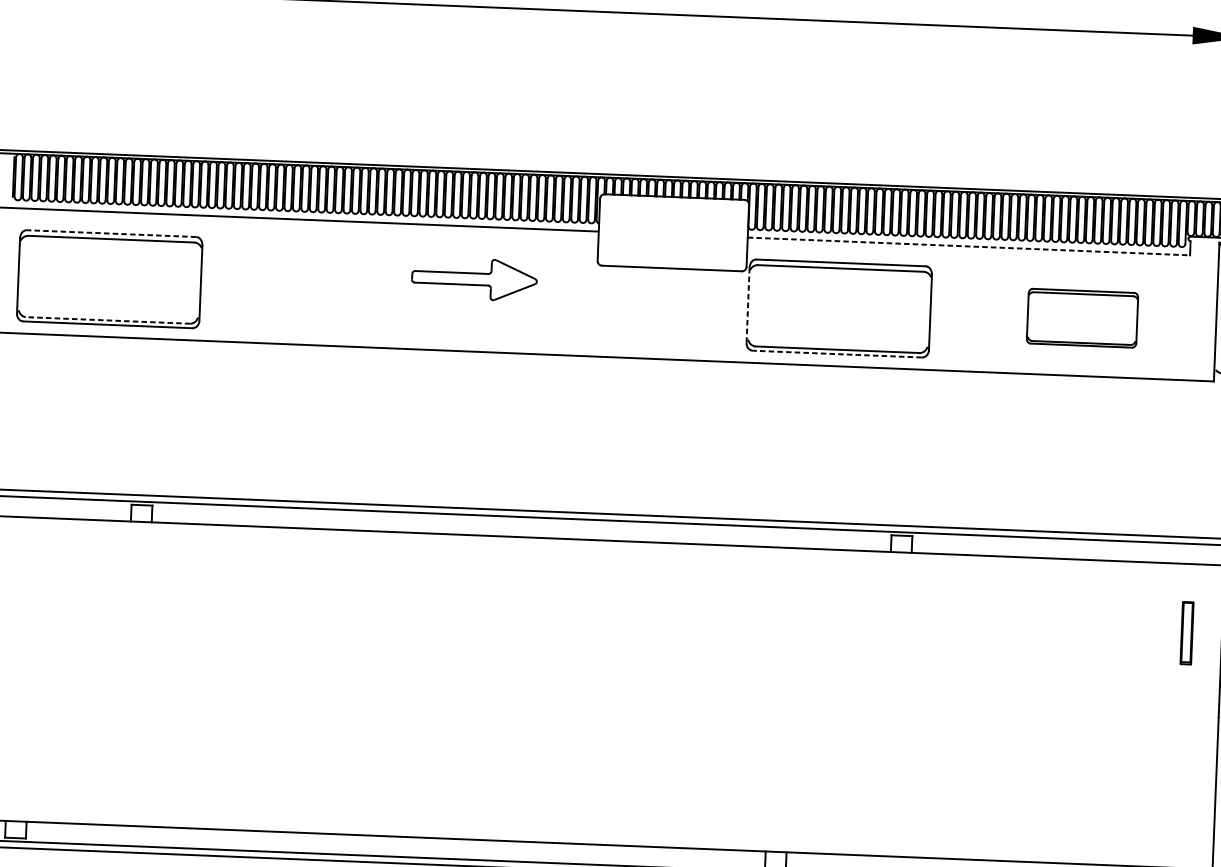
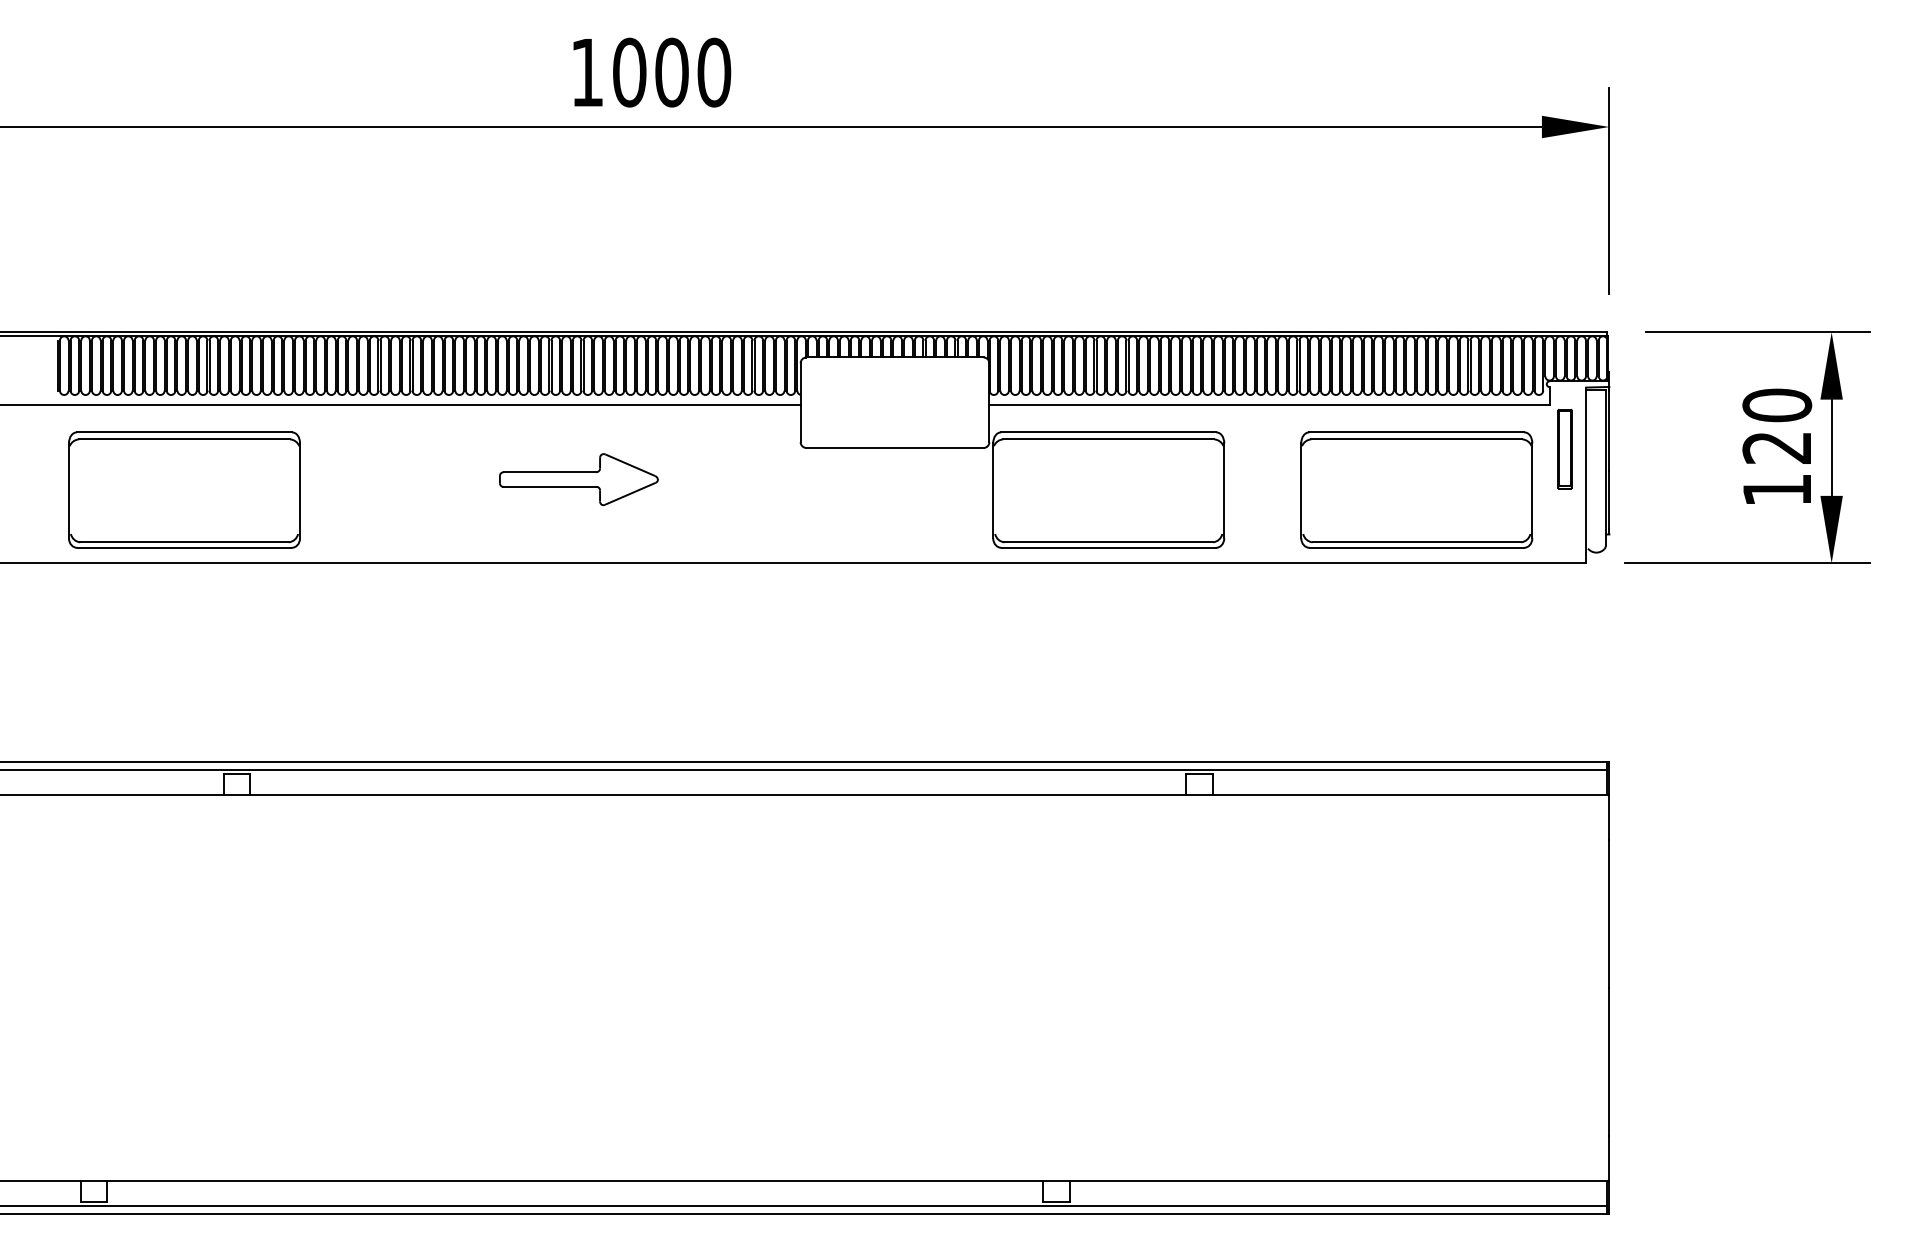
line: (111, 233) -> (184, 432), dashed -> solid
line: (969, 246) -> (1270, 405), dashed -> solid
part: (474, 279) -> (578, 479), moved
line: (748, 305) -> (993, 490), dashed -> solid
part: (1082, 317) -> (1416, 489), size x1.67
line: (108, 320) -> (184, 542), dashed -> solid
line: (837, 353) -> (1108, 547), dashed -> solid
part: (1186, 632) -> (1564, 448), moved

